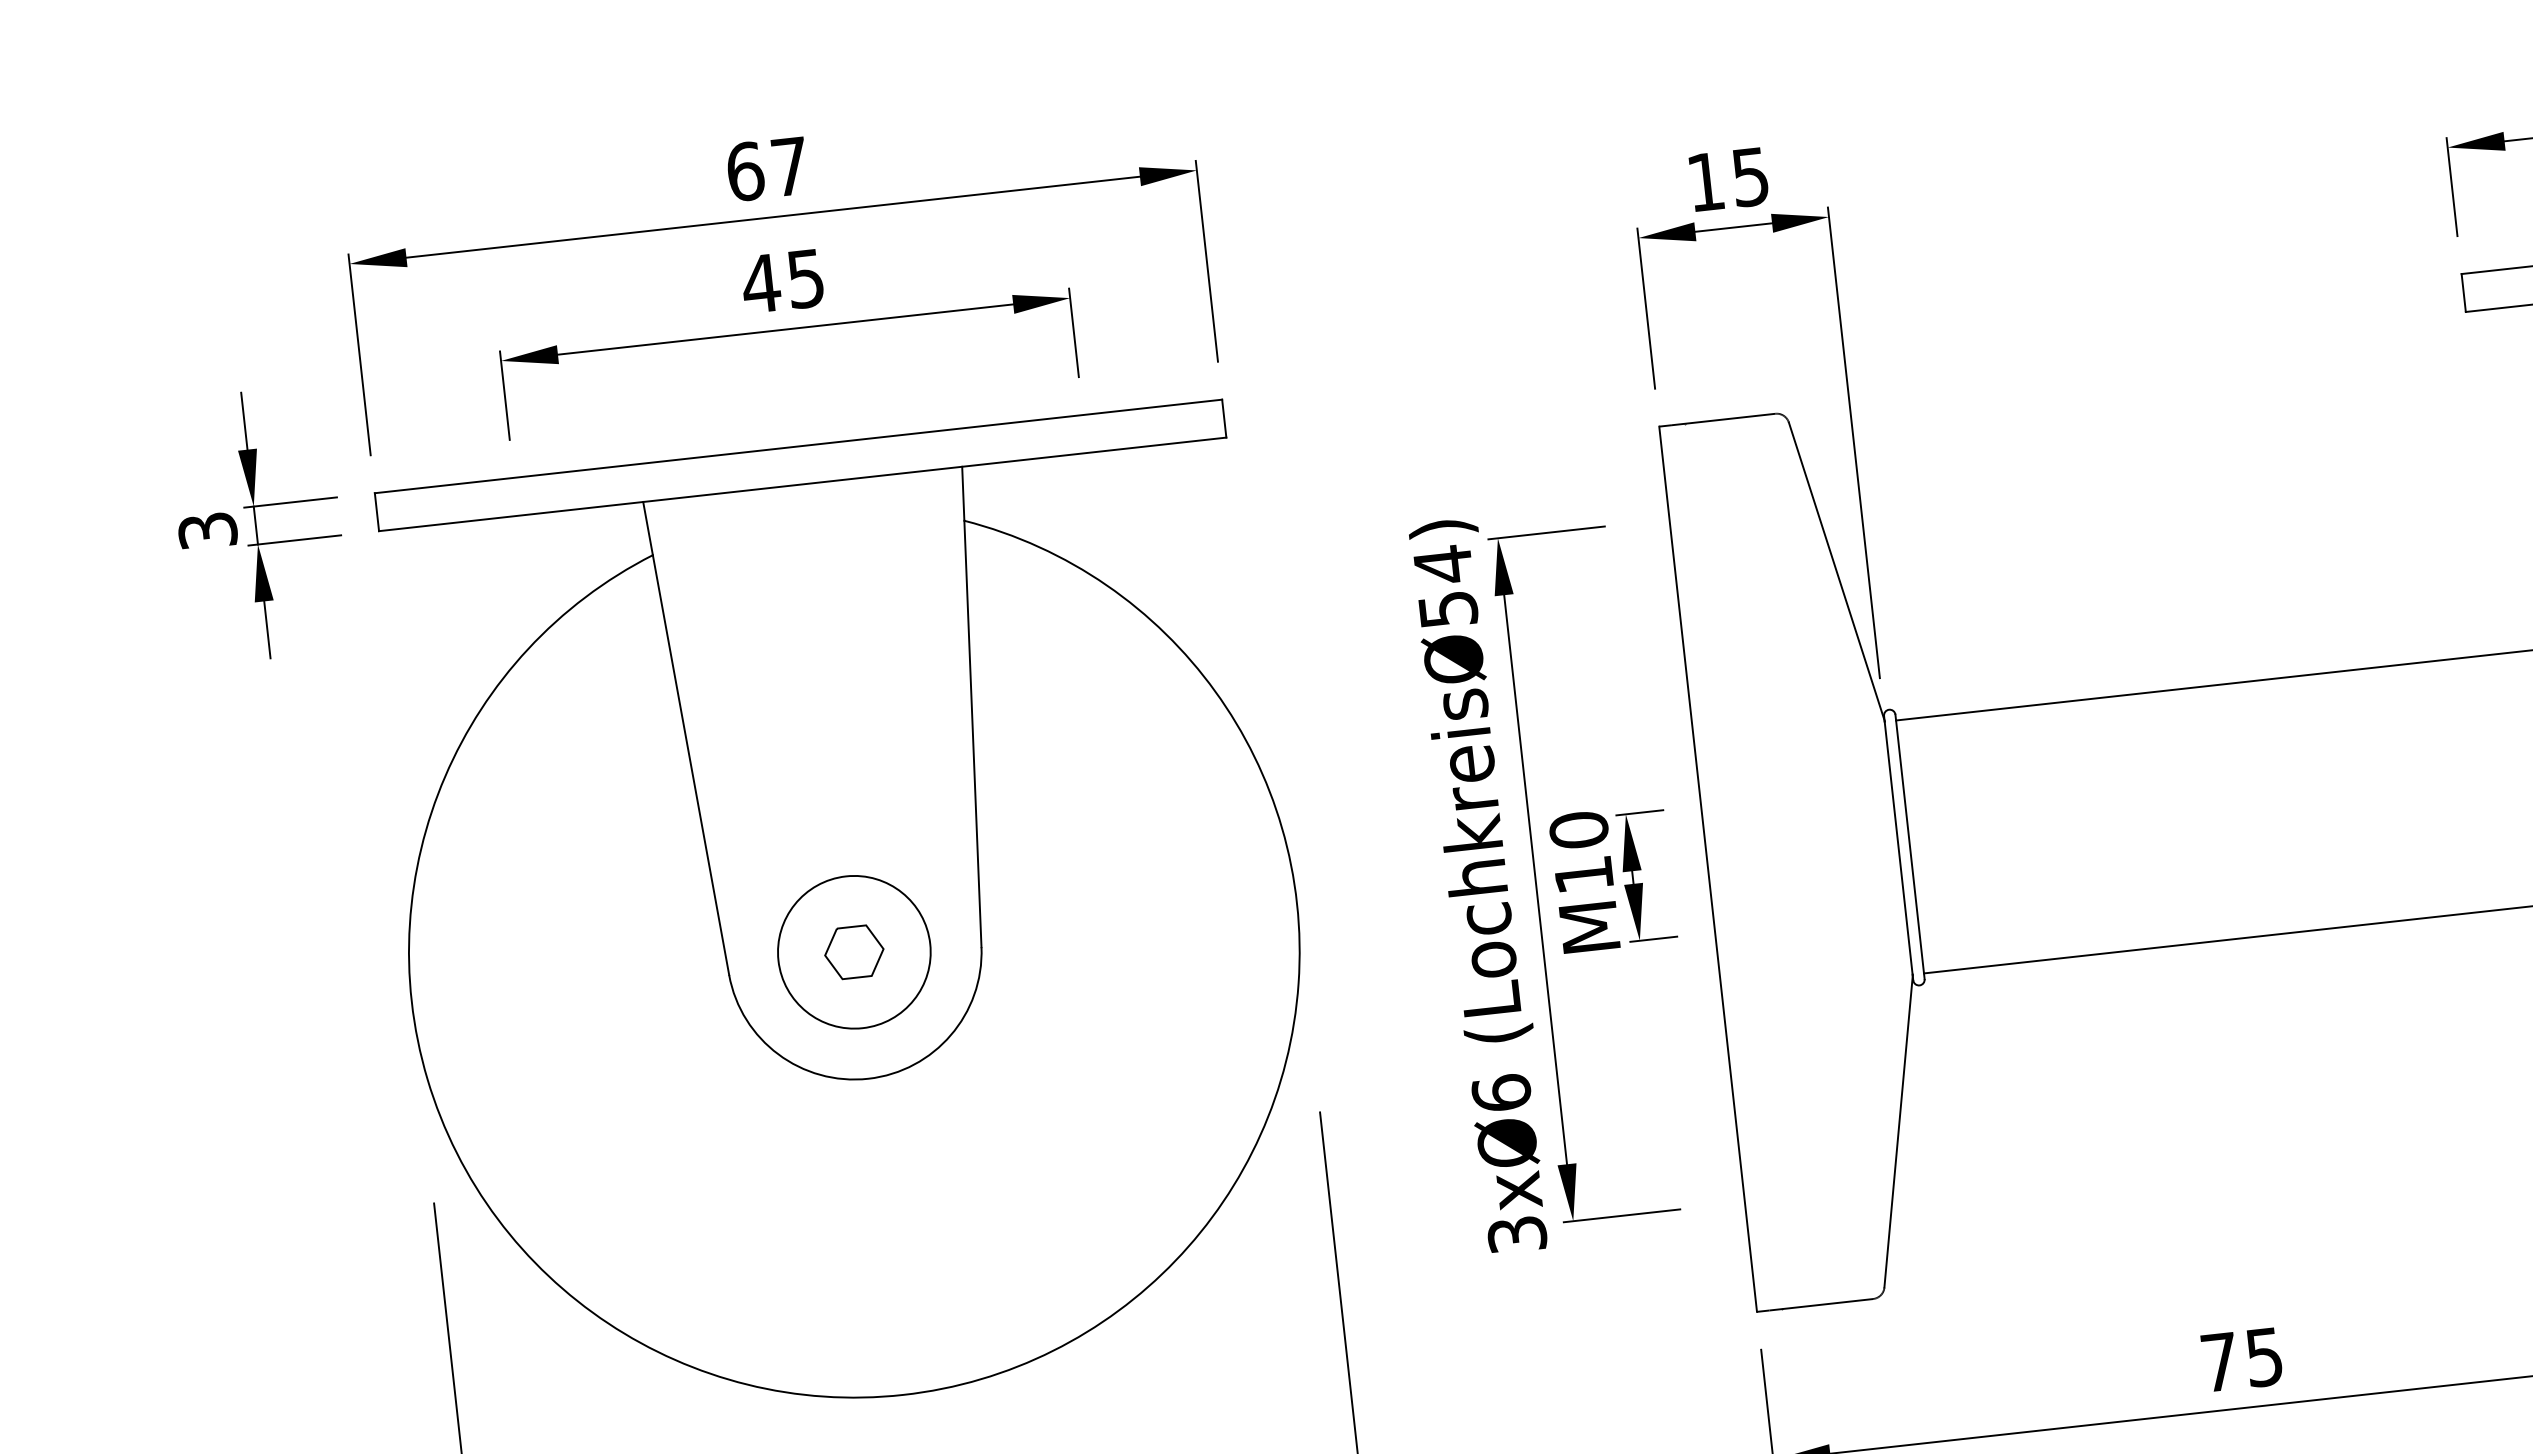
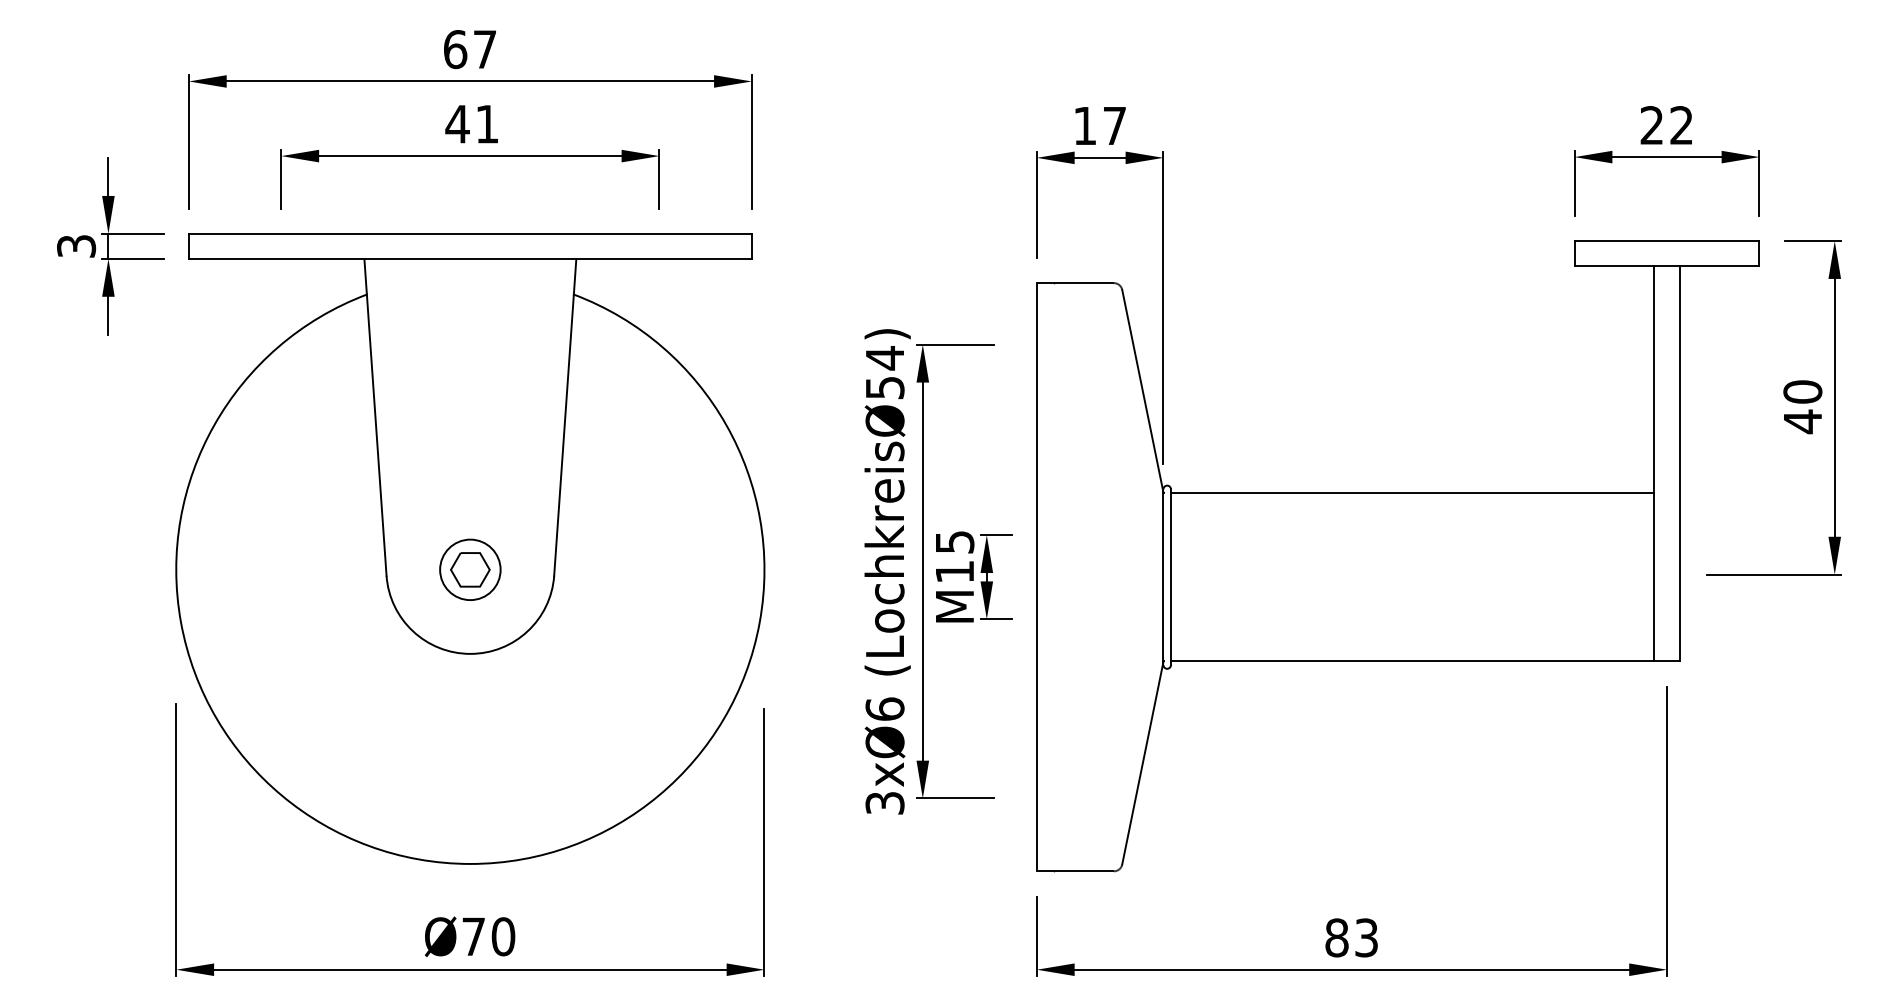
text: (1750, 177) -> (1114, 126), 15 -> 17
text: (806, 279) -> (487, 124), 45 -> 41
text: (1578, 829) -> (954, 541), M10 -> M15
circle: (852, 951) -> (469, 569), size x0.6
text: (2241, 1359) -> (1351, 937), 75 -> 83

